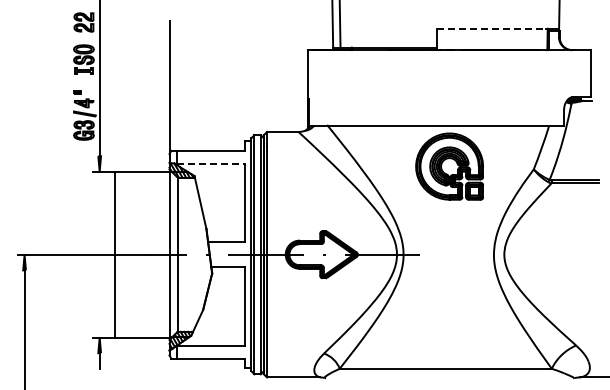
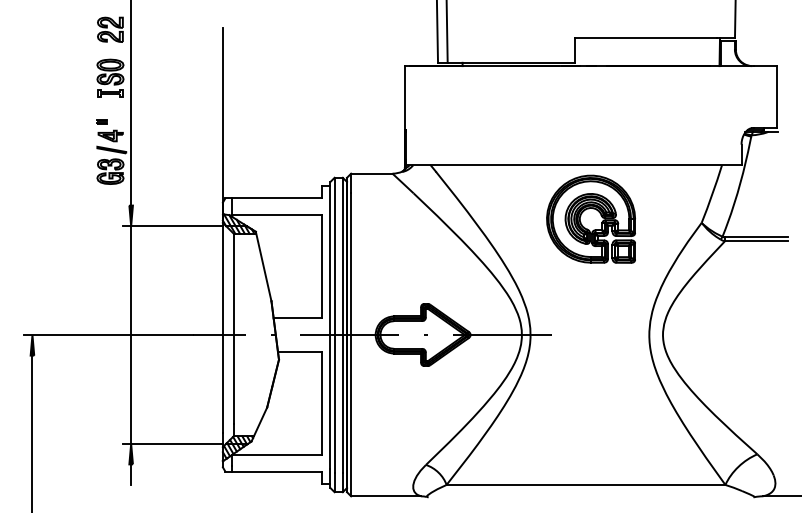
line: (491, 28) -> (646, 37), dashed -> solid
line: (211, 163) -> (278, 215), dashed -> solid
line: (114, 254) -> (130, 334), moved

